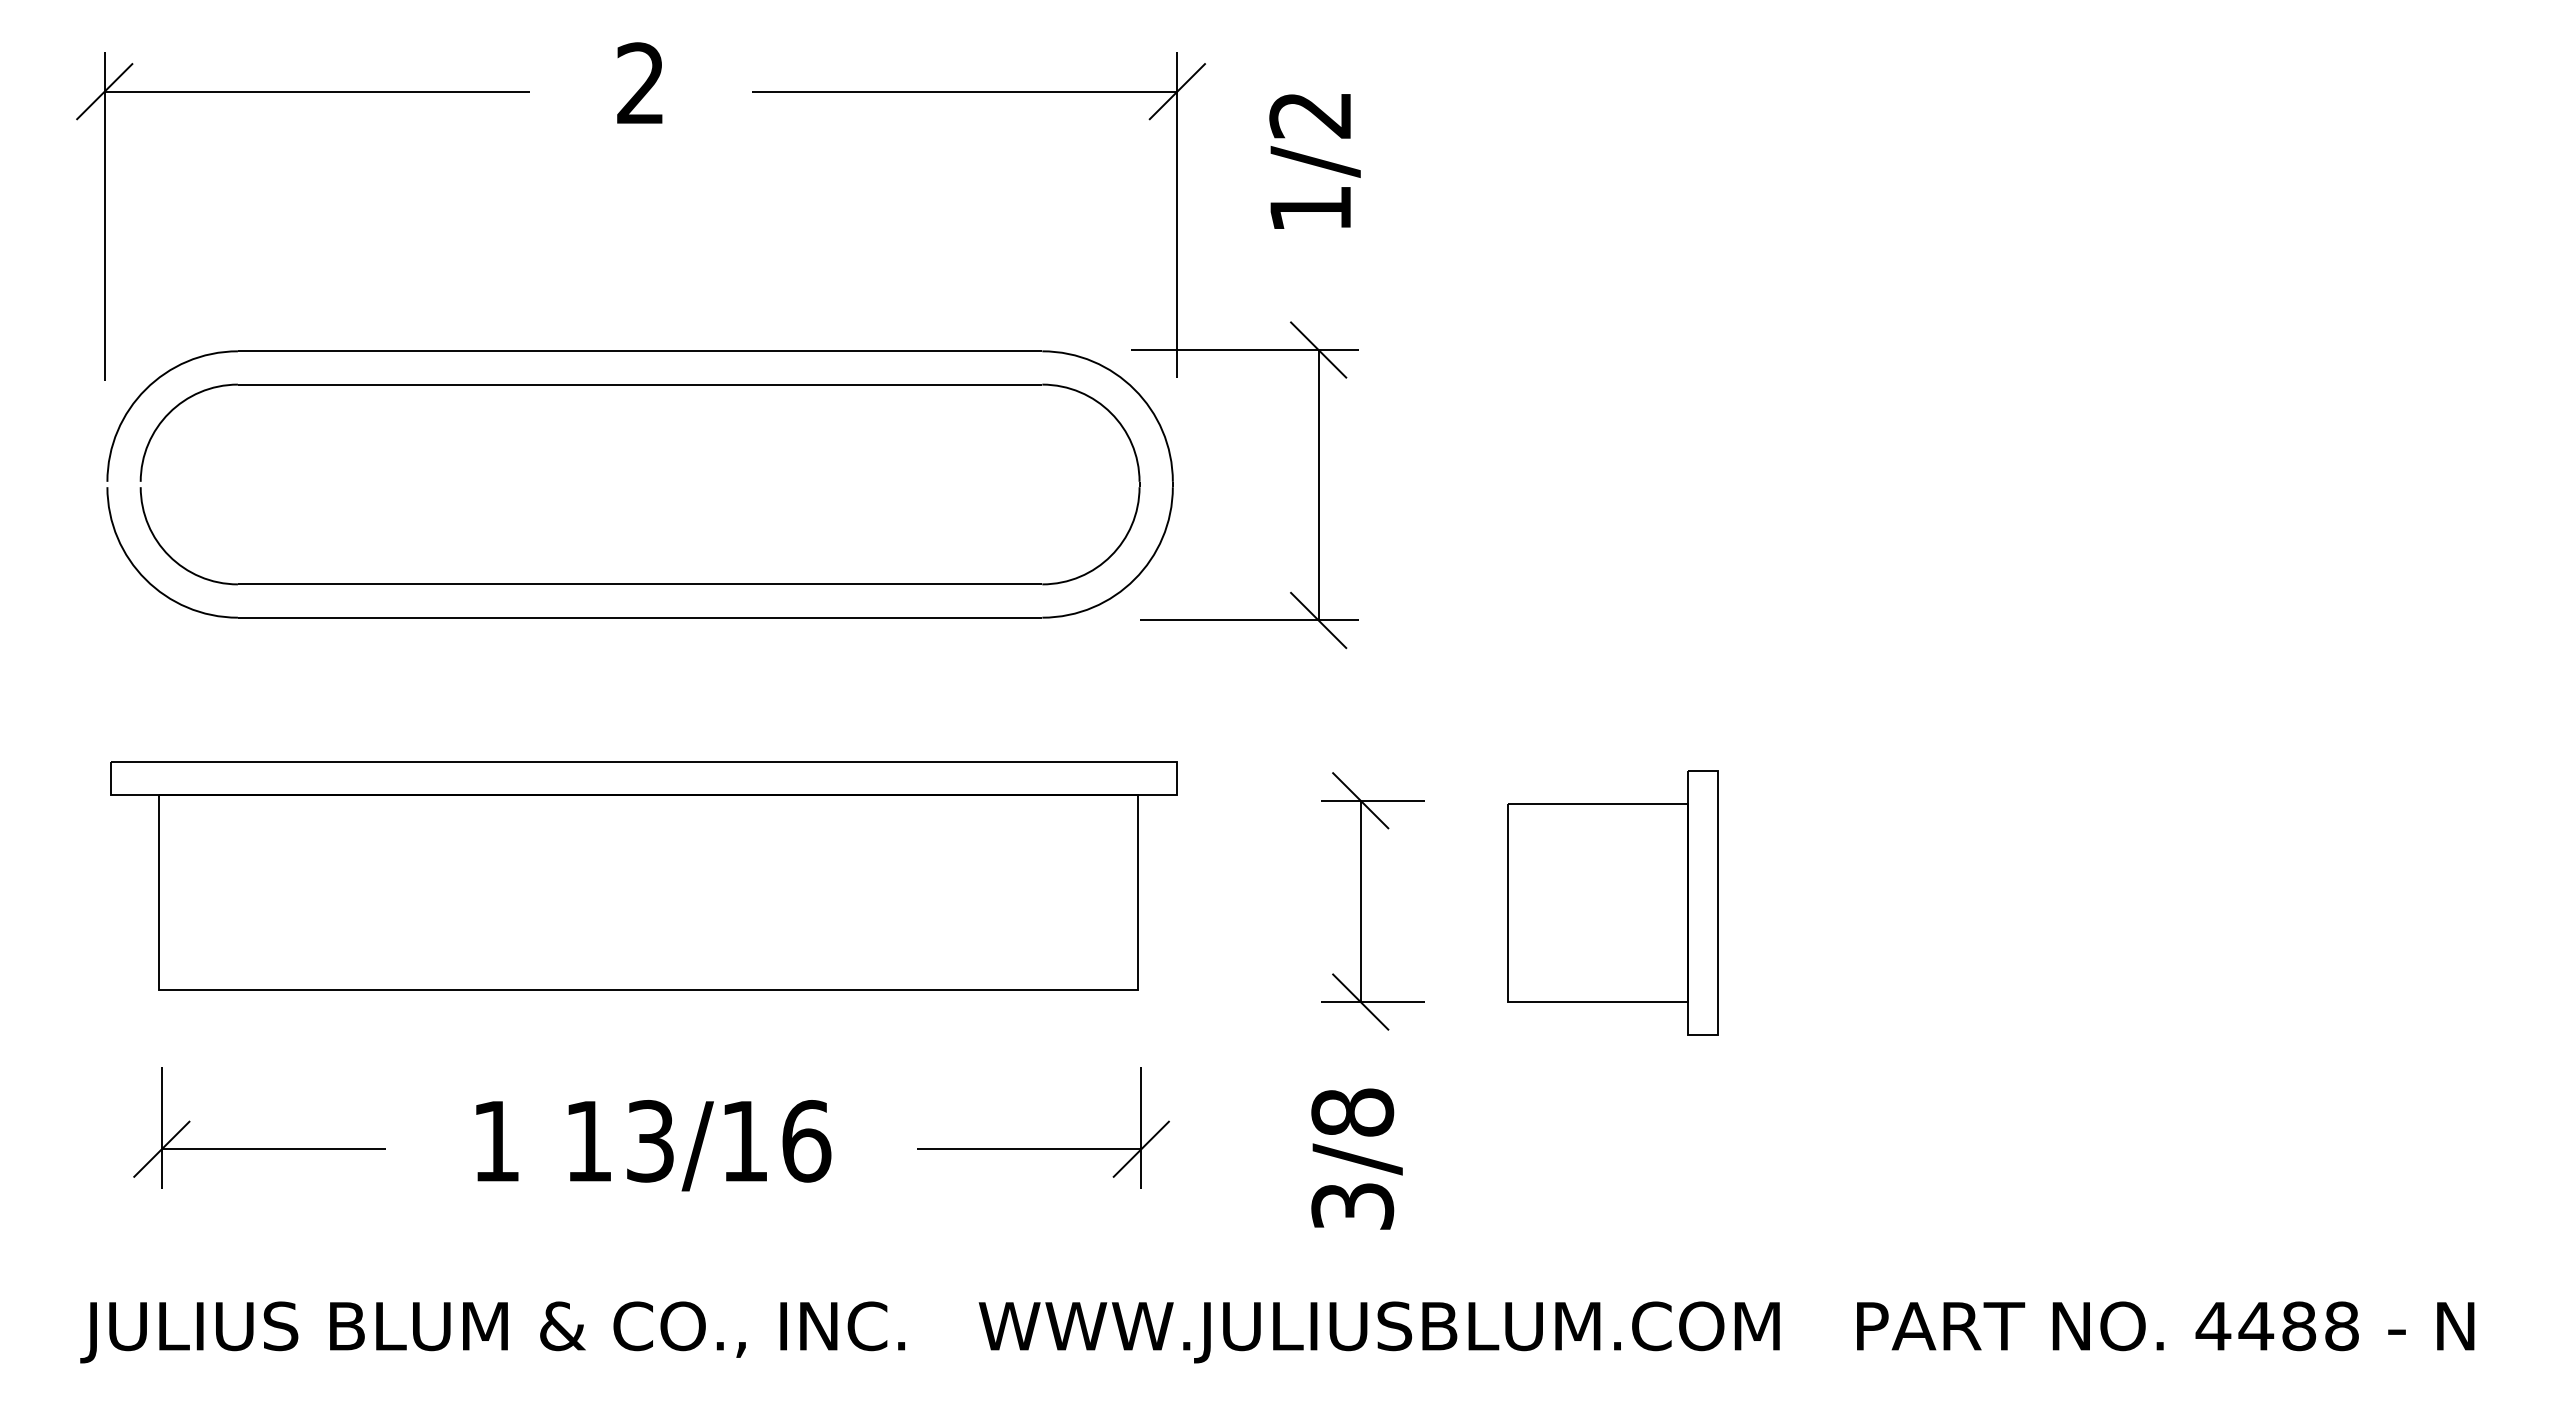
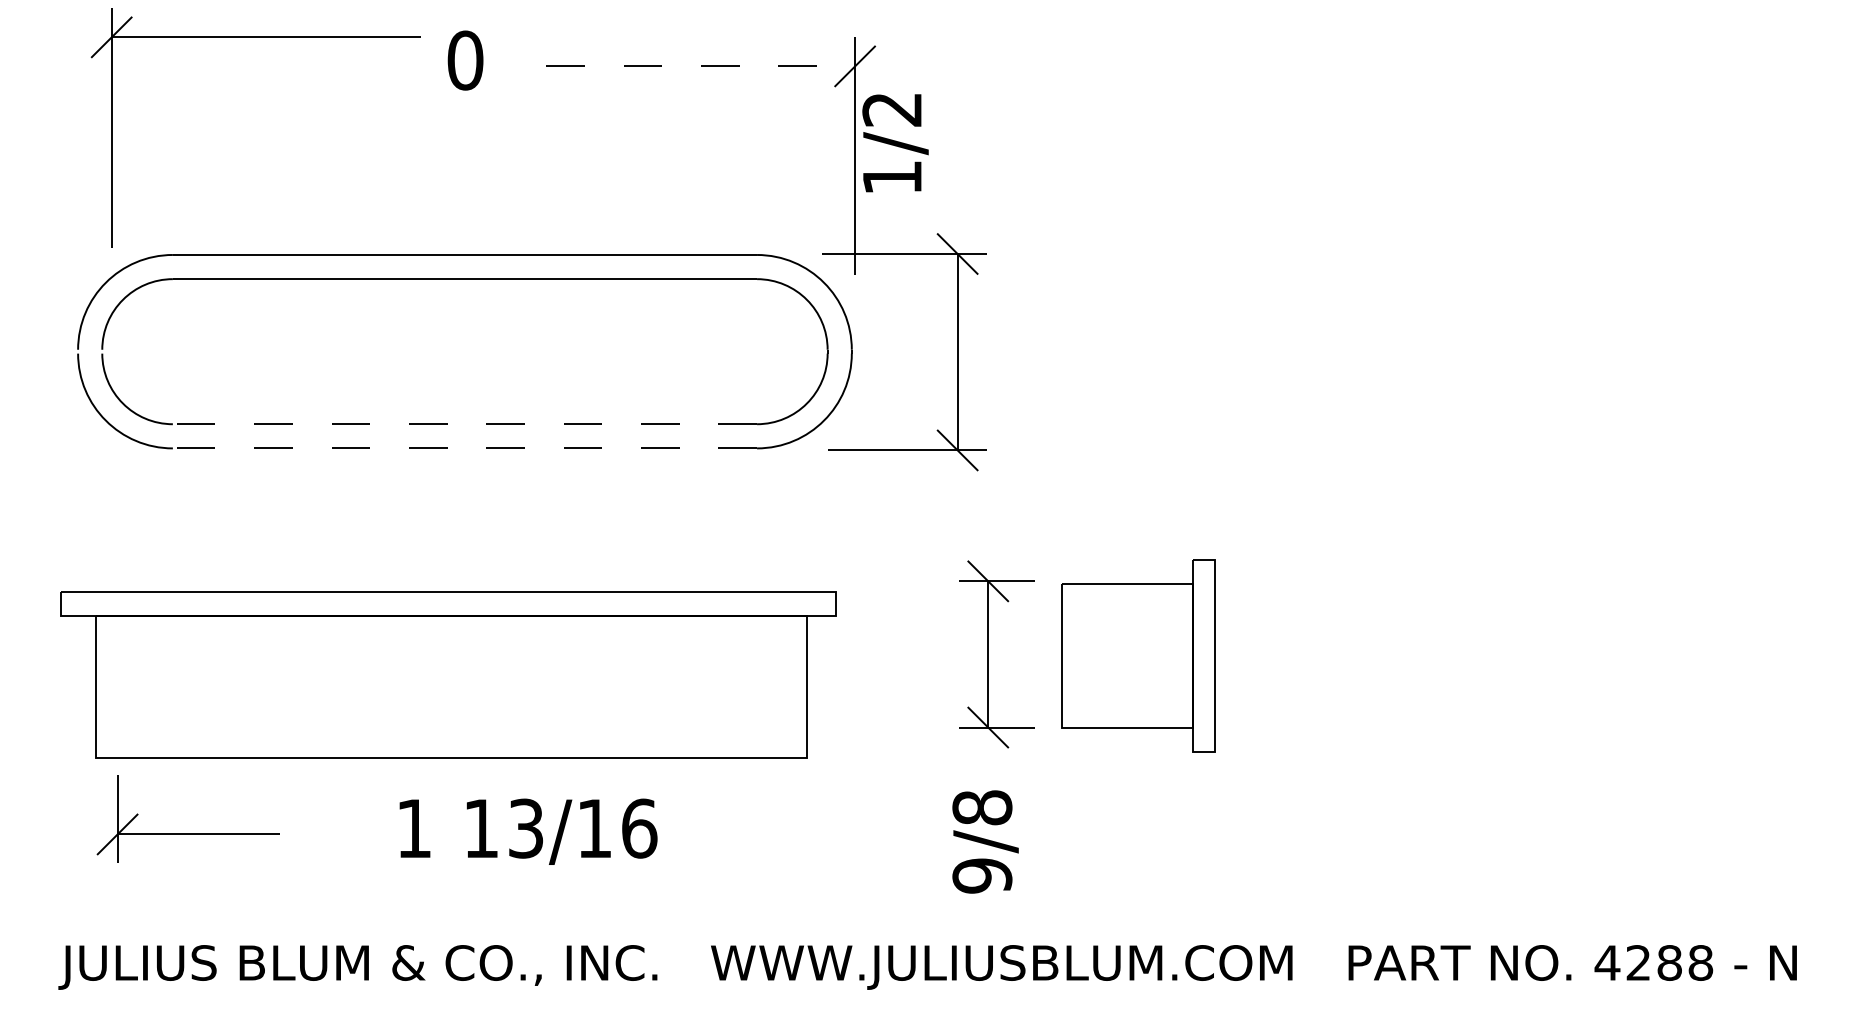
text: (640, 83) -> (465, 60), 2 -> 0
line: (964, 91) -> (700, 66), solid -> dashed
part: (302, 92) -> (255, 37), moved
text: (1314, 161) -> (895, 143), moved
line: (639, 584) -> (464, 424), solid -> dashed
line: (639, 617) -> (464, 448), solid -> dashed
part: (643, 875) -> (447, 674), moved
part: (1612, 902) -> (1138, 655), moved
text: (653, 1145) -> (528, 831), moved
part: (1043, 1148) -> (757, 833), removed
text: (1352, 1206) -> (982, 876), 3/8 -> 9/8
text: (2256, 1325) -> (1638, 962), 4488 -> 4288

